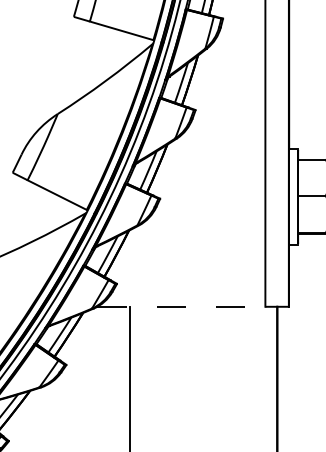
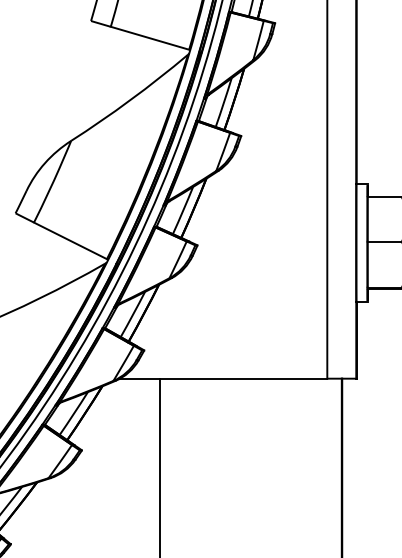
line: (181, 306) -> (223, 378), dashed -> solid

